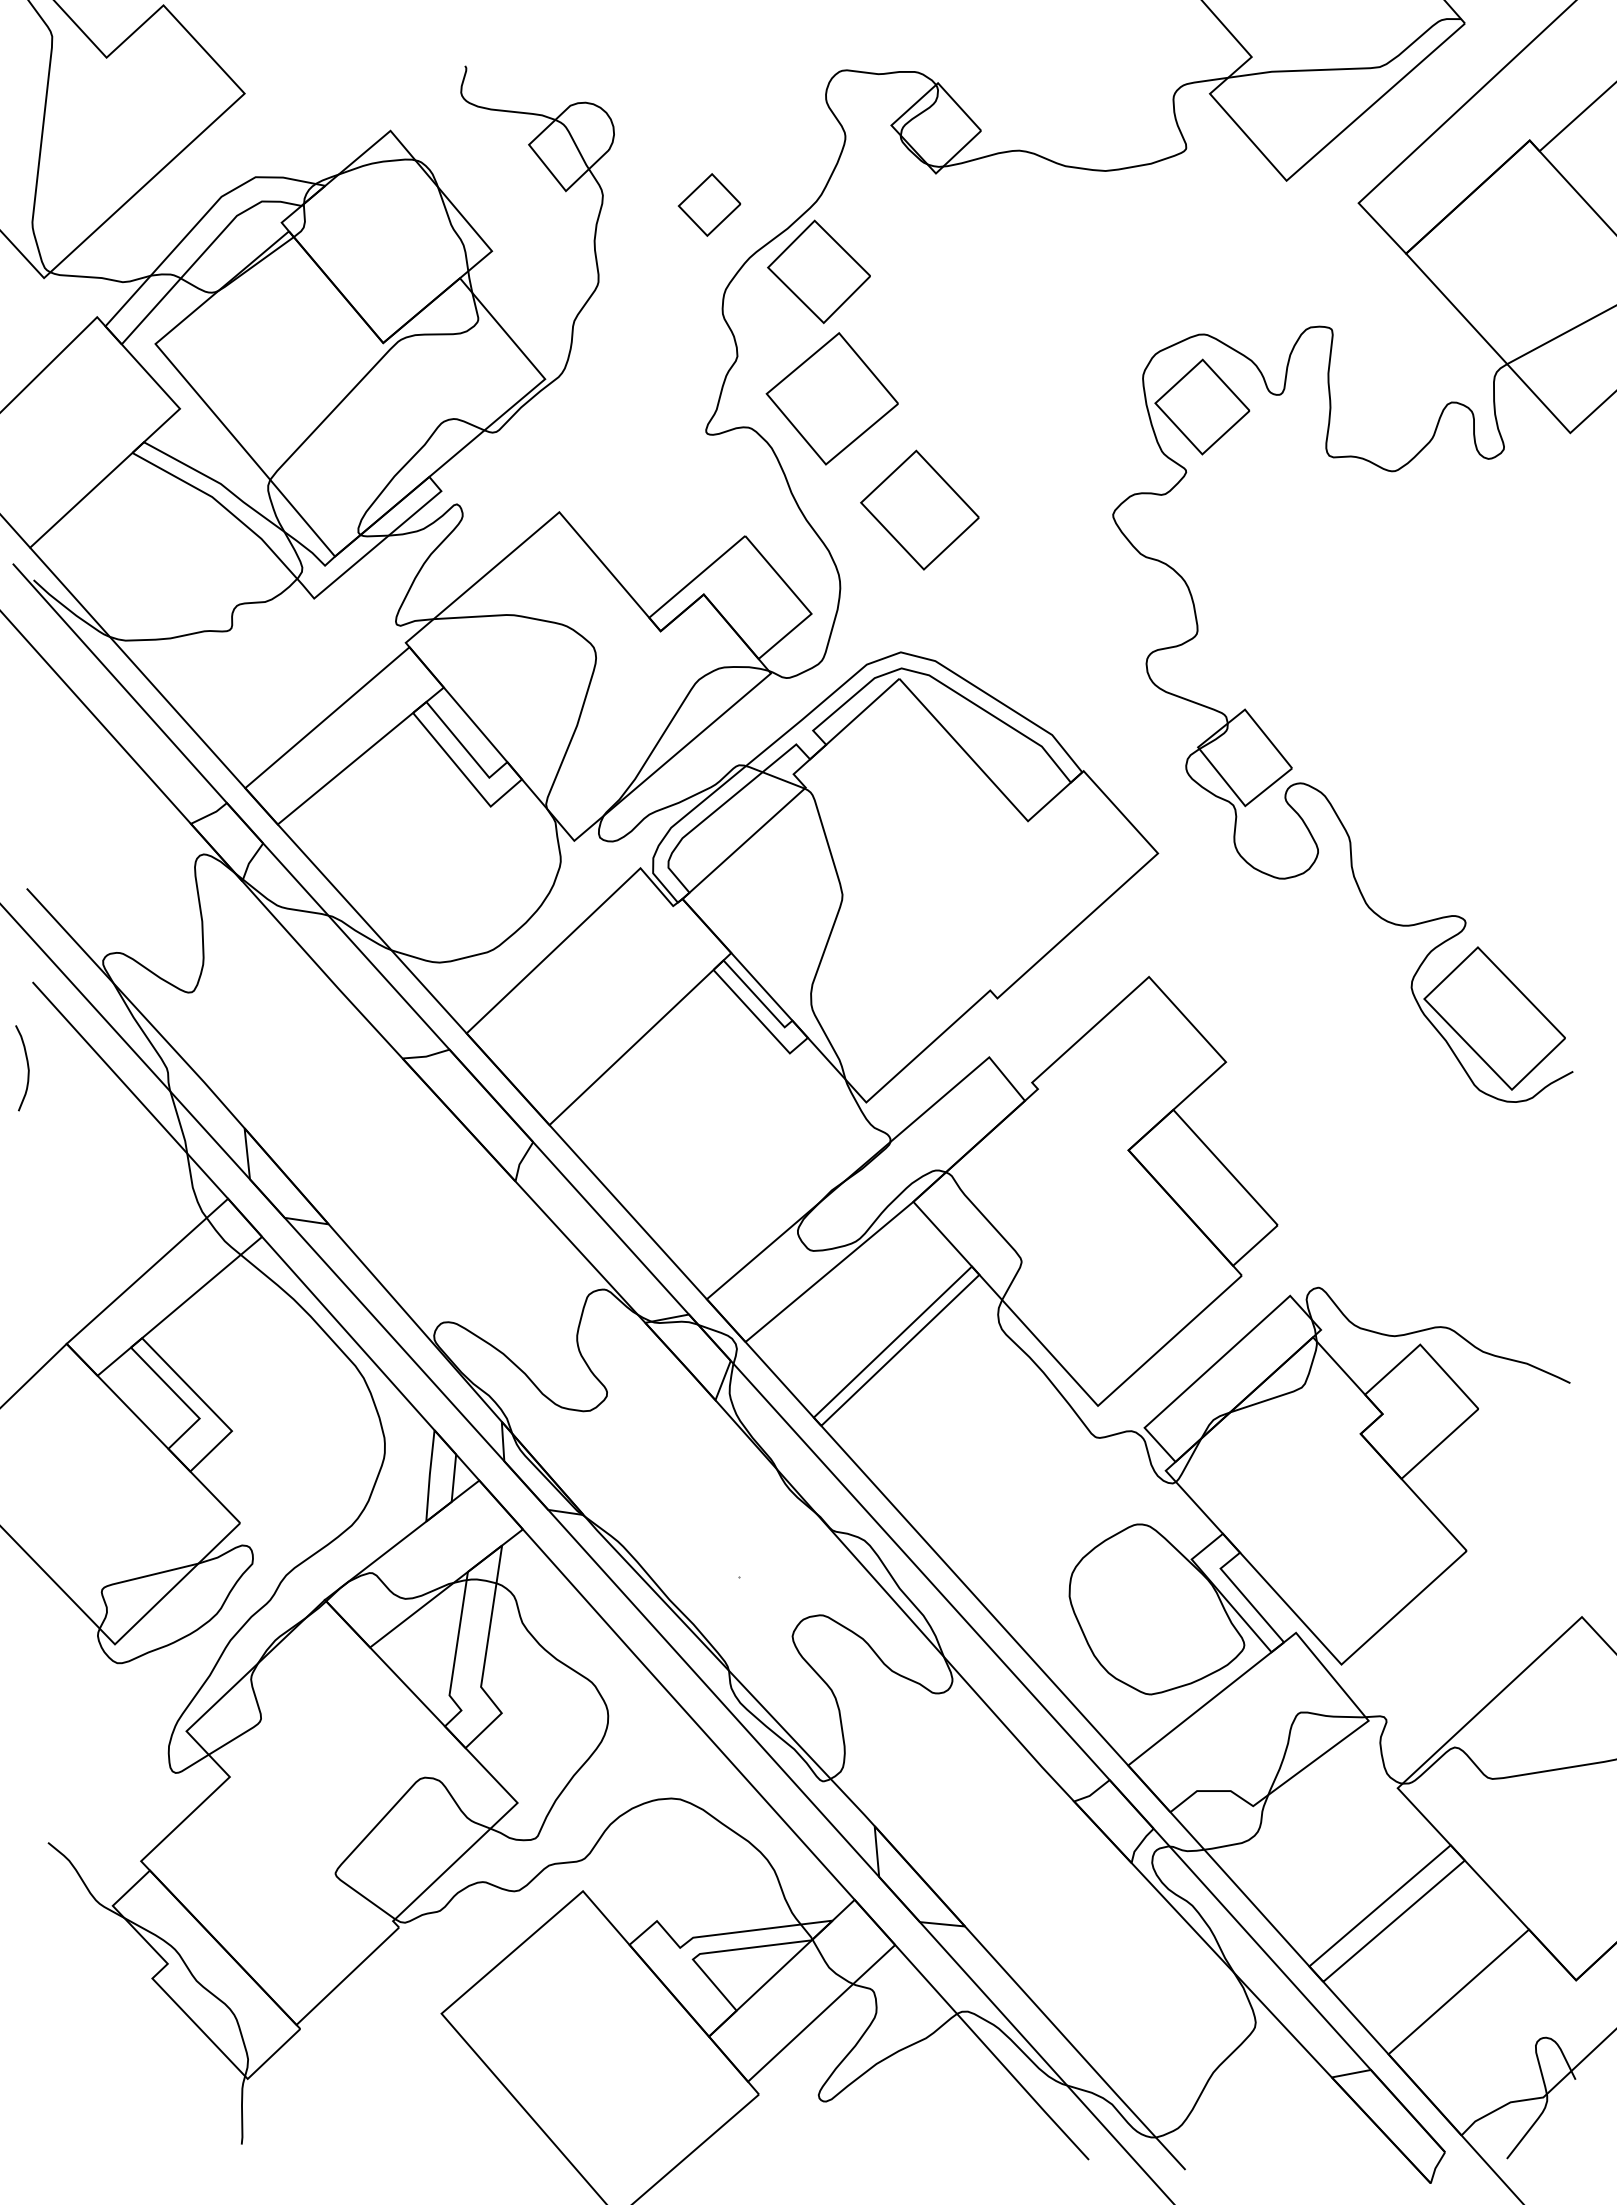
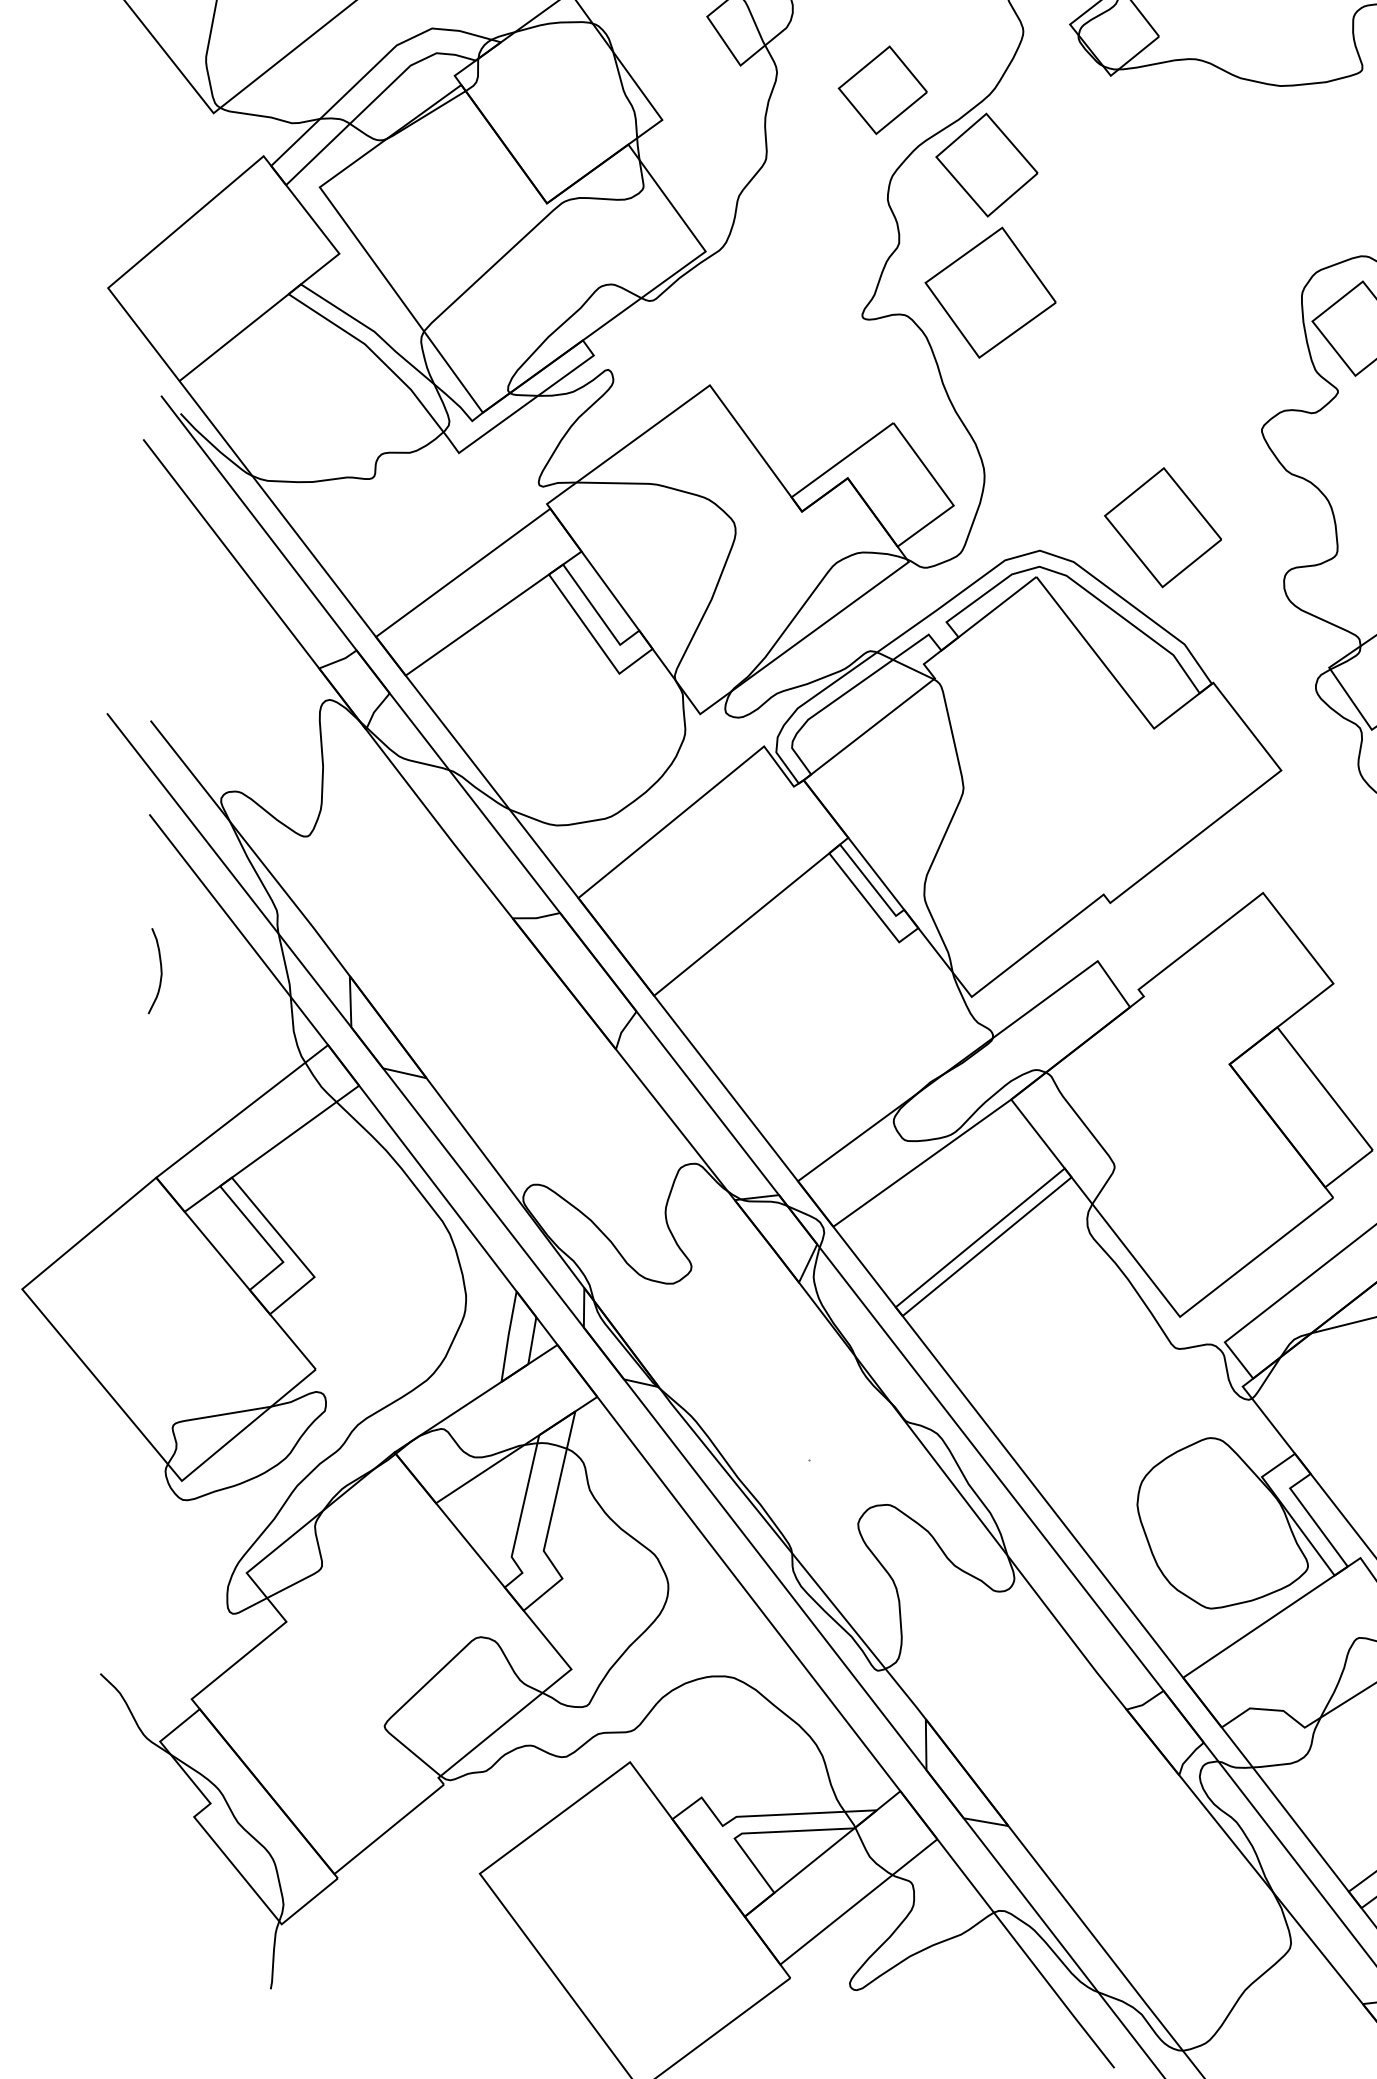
part: (709, 204) -> (882, 89), size x1.43
part: (919, 509) -> (1162, 526), moved
curve: (27, 1068) -> (160, 972), moved

